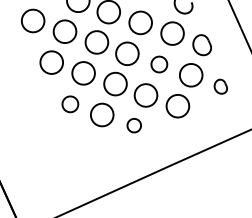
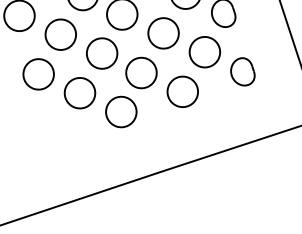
part: (159, 64) -> (163, 33), size x1.43
part: (220, 86) -> (242, 71), size x1.43
part: (70, 104) -> (38, 74), size x1.43
part: (134, 125) -> (121, 111), size x1.67

